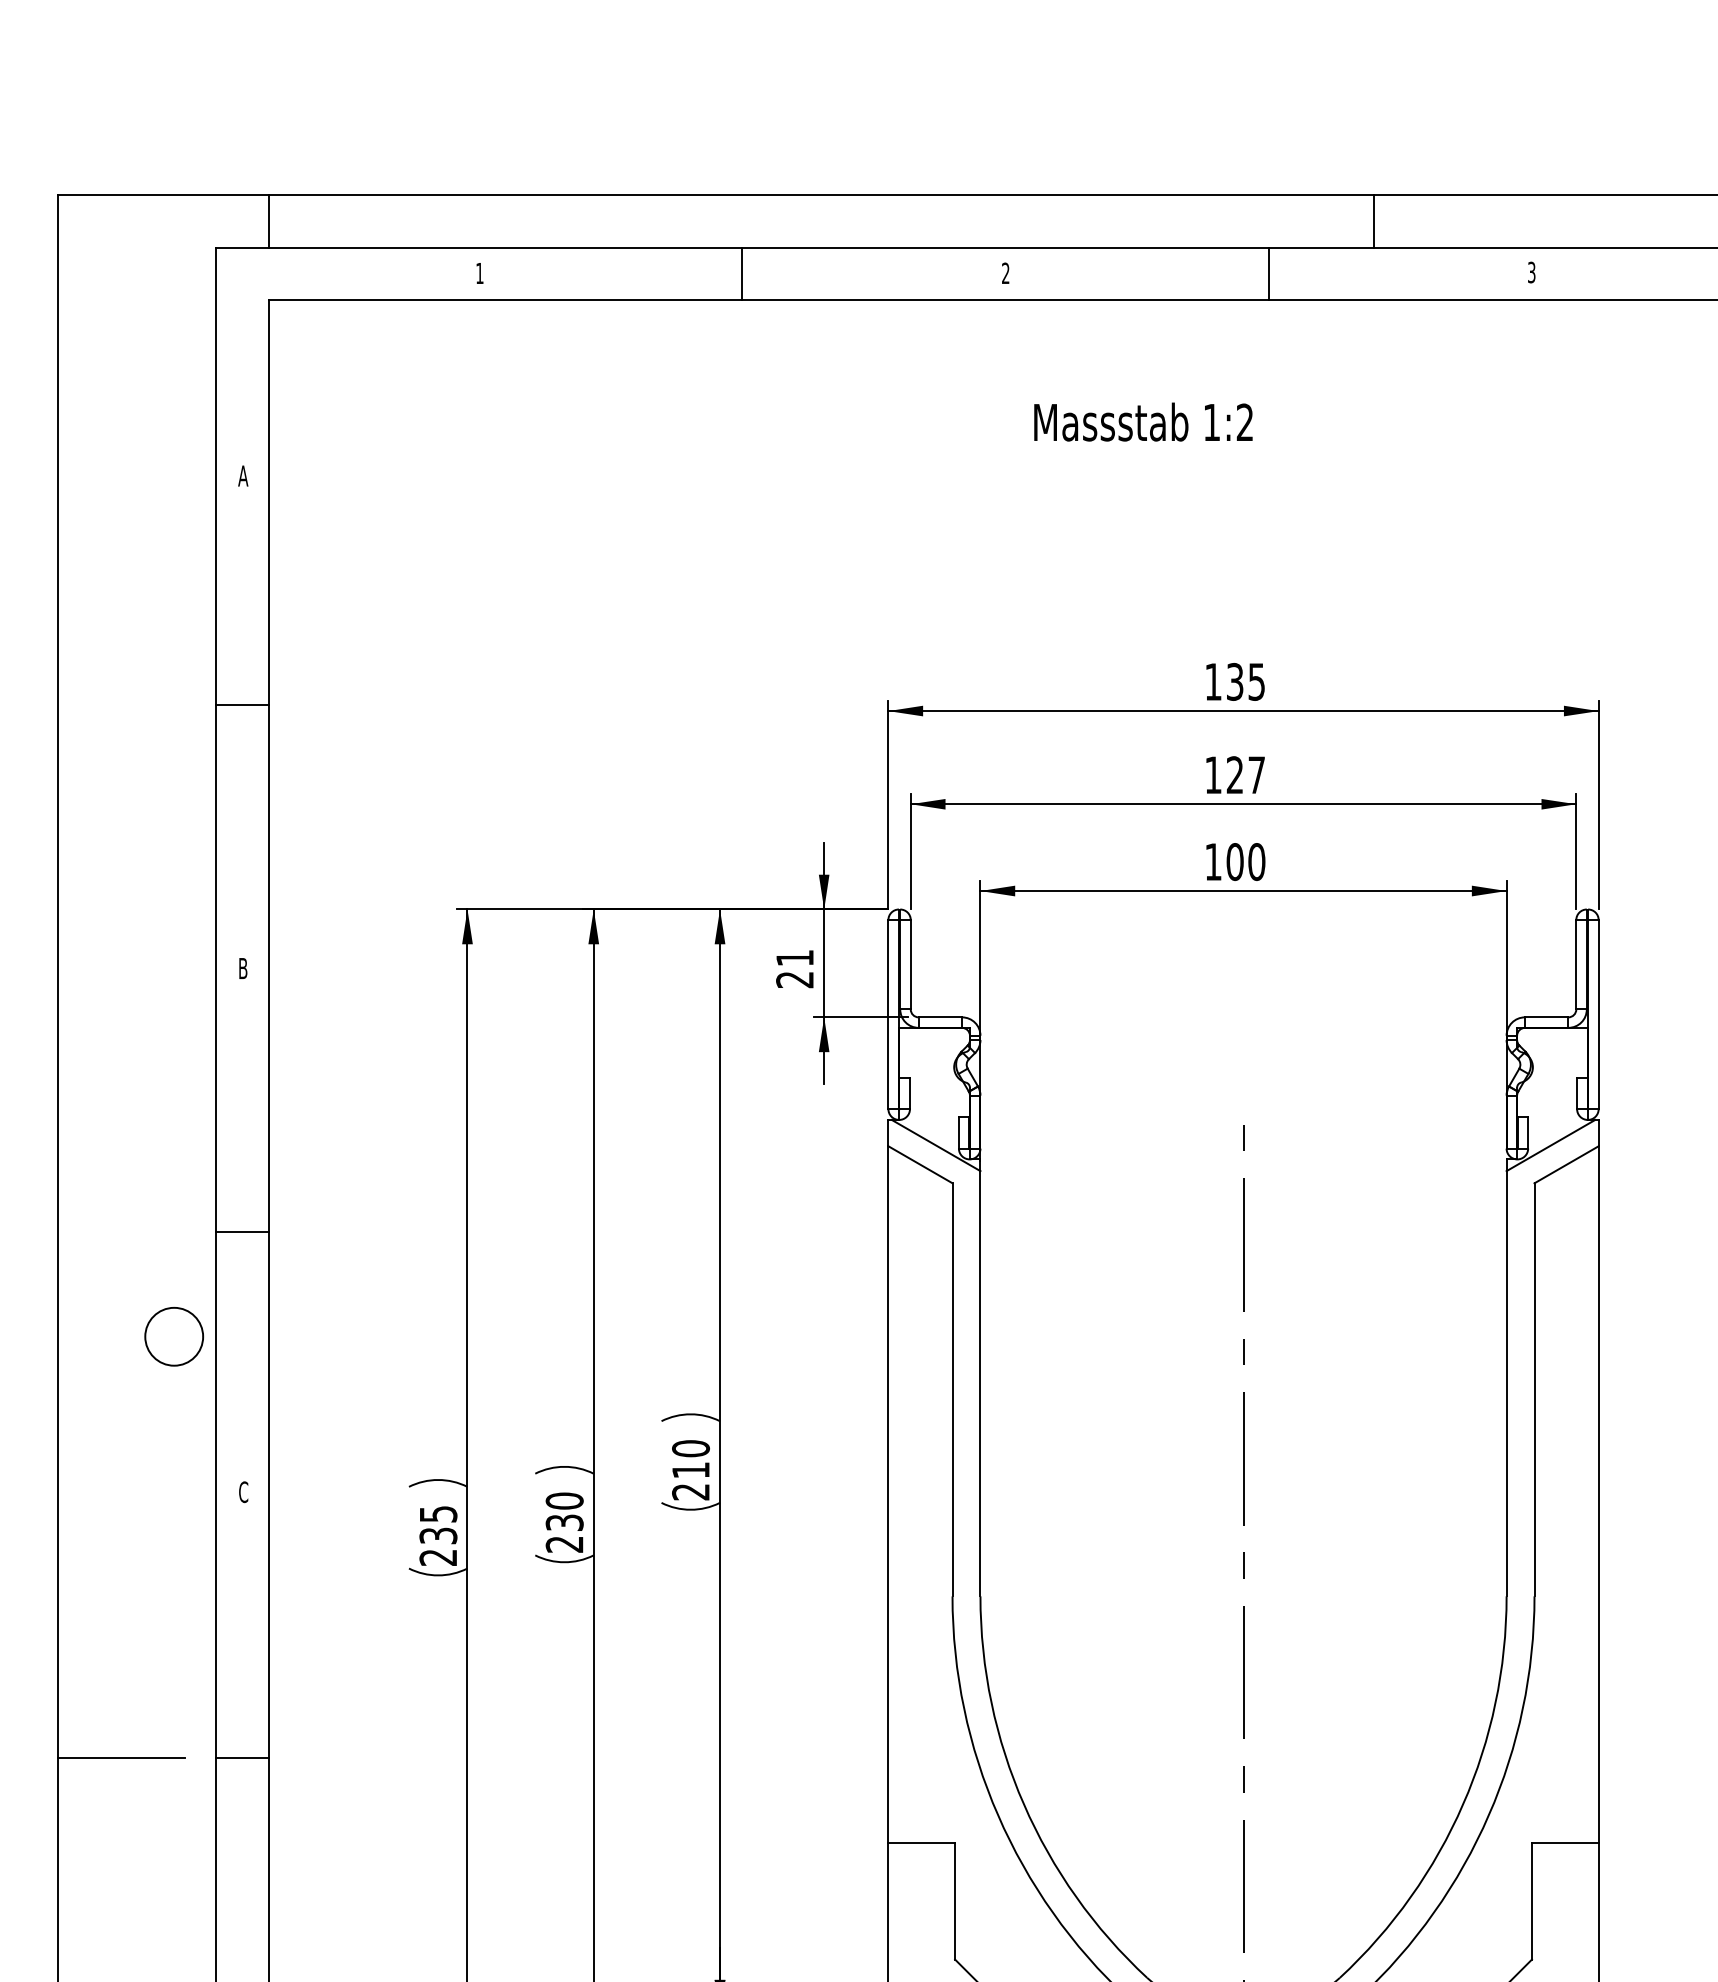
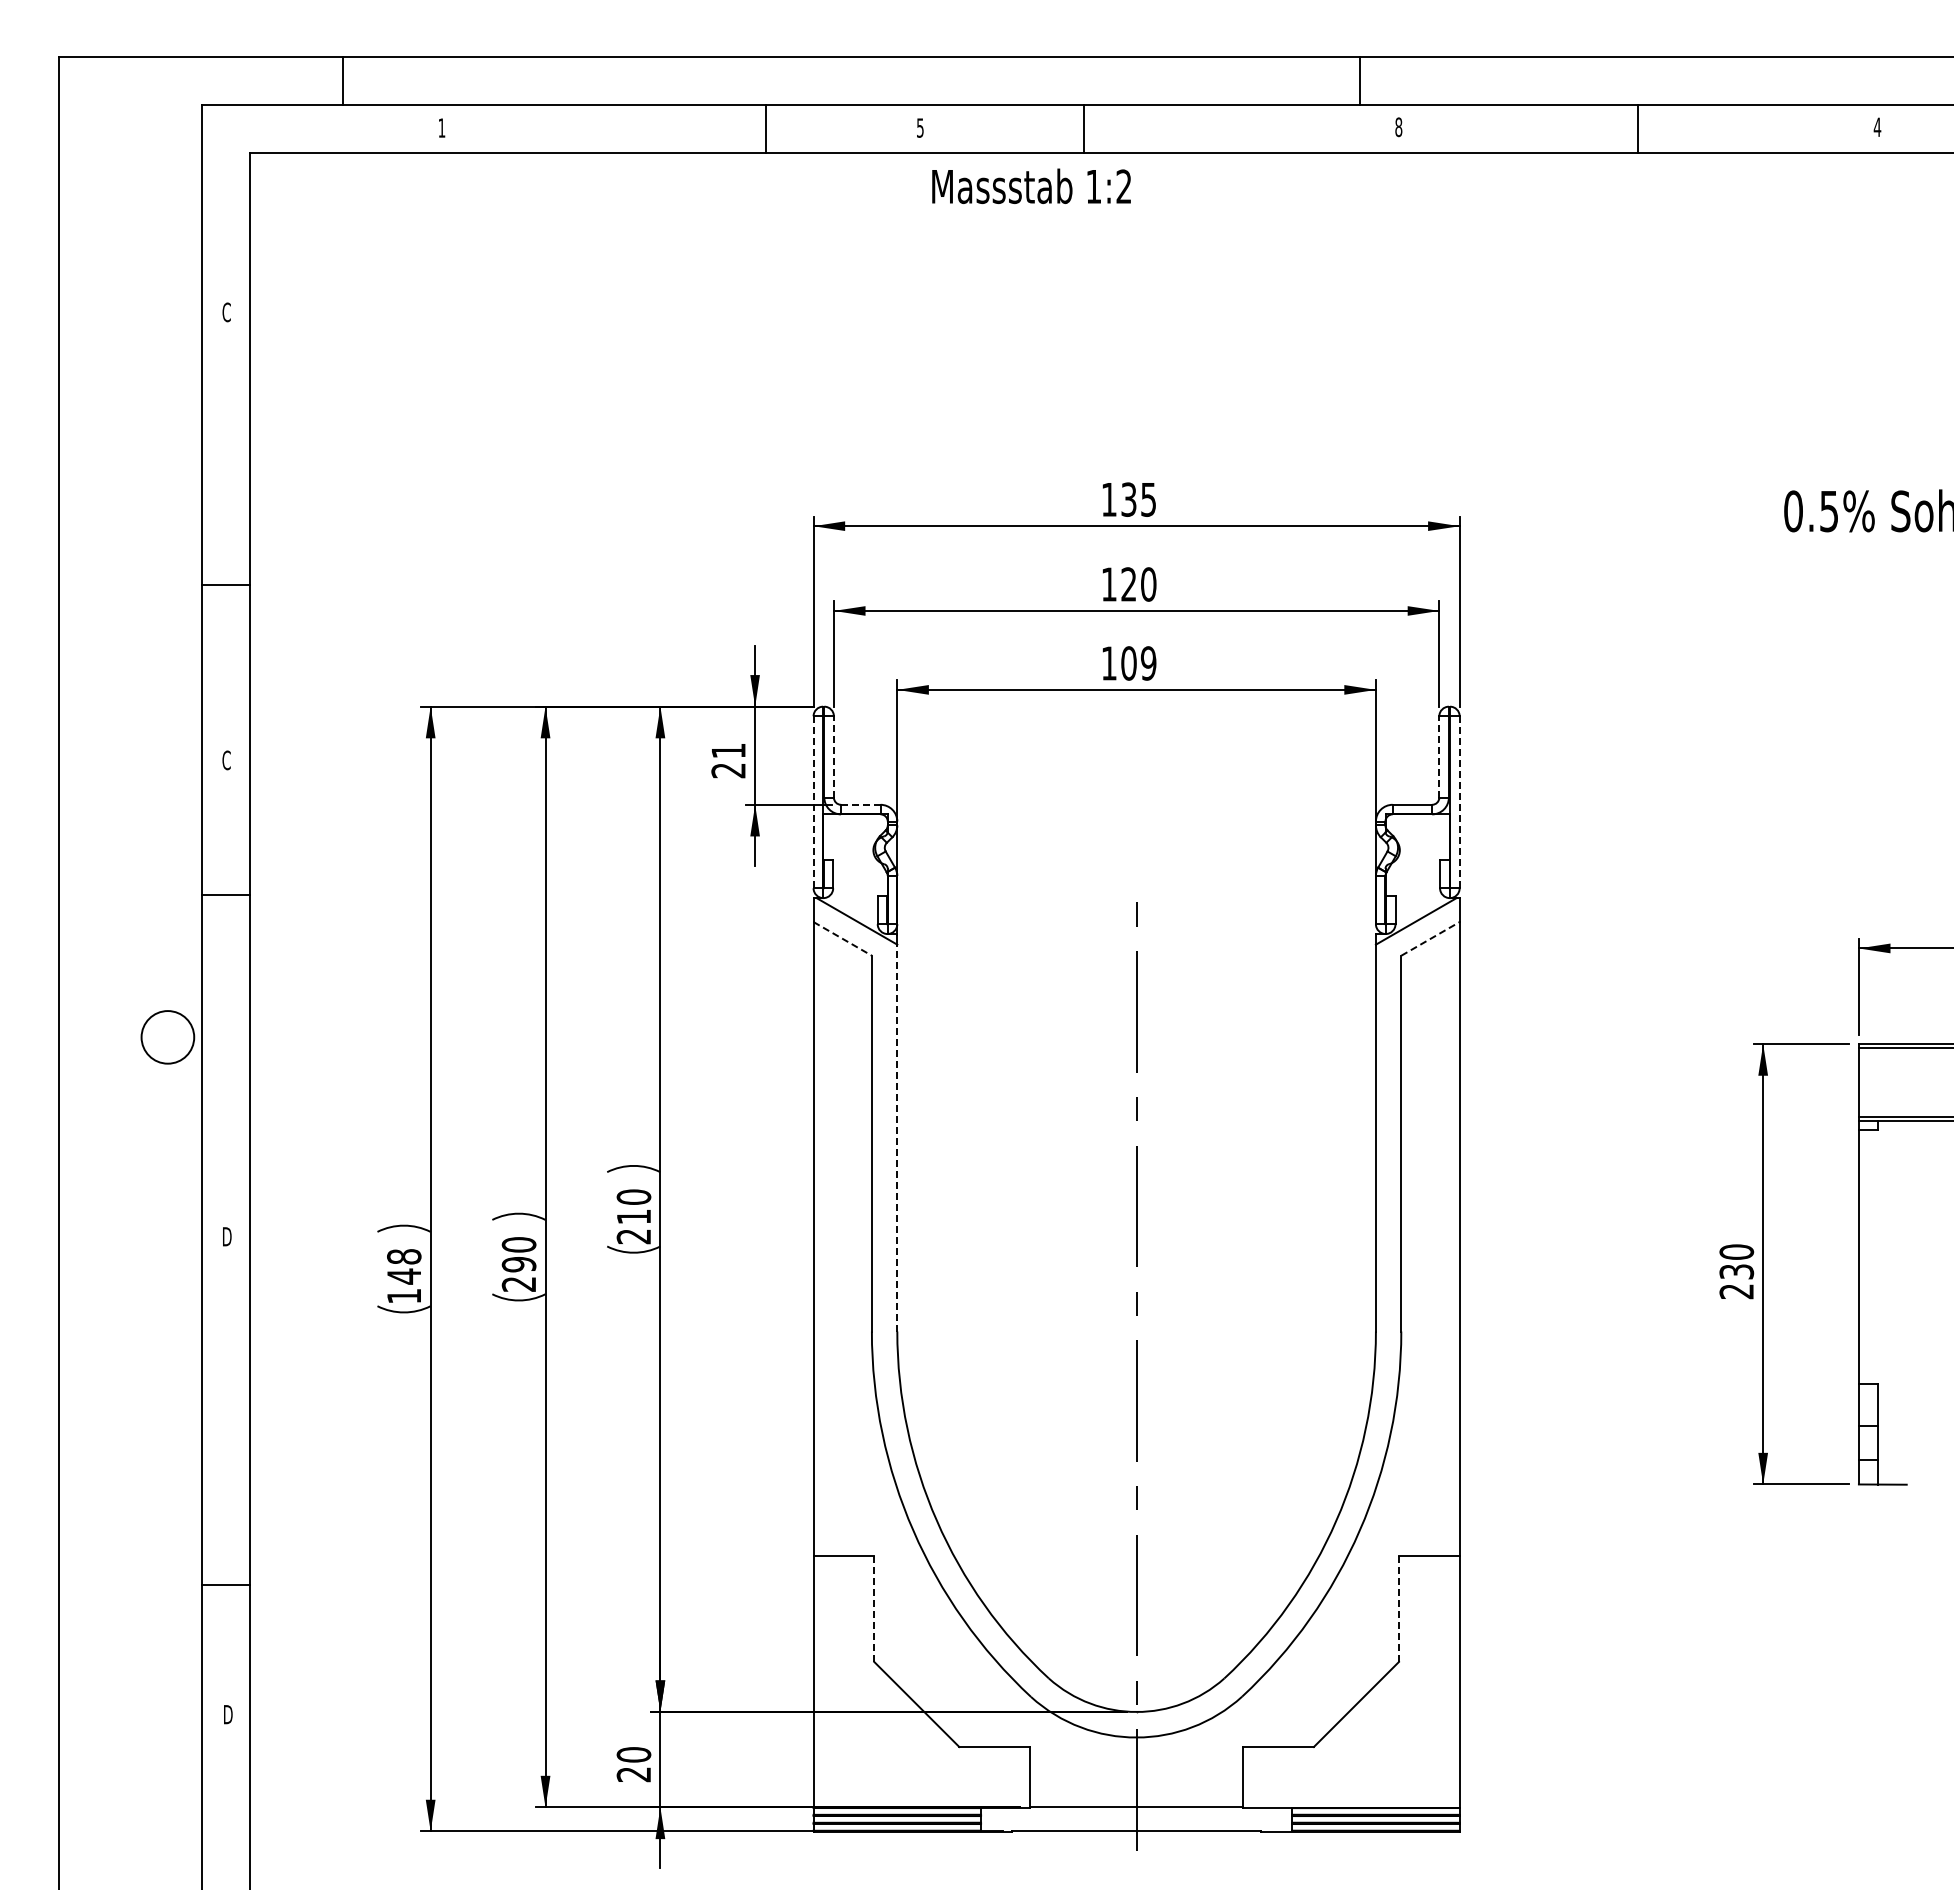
line: (269, 221) -> (343, 80), moved
line: (1374, 221) -> (1360, 80), moved
text: (1005, 272) -> (920, 127), 2 -> 5
text: (1531, 272) -> (1398, 127), 3 -> 8
line: (742, 273) -> (765, 128), moved
line: (1268, 273) -> (1084, 128), moved
text: (1143, 421) -> (1031, 185), moved
text: (243, 476) -> (226, 312), A -> C
line: (243, 705) -> (226, 585), moved
text: (1256, 775) -> (1148, 584), 127 -> 120
text: (1256, 862) -> (1148, 663), 100 -> 109
line: (910, 964) -> (833, 756), solid -> dashed
line: (1576, 964) -> (1439, 756), solid -> dashed
text: (243, 968) -> (226, 760), B -> C
line: (888, 1014) -> (813, 802), solid -> dashed
line: (1598, 1014) -> (1459, 802), solid -> dashed
line: (939, 1017) -> (860, 804), solid -> dashed
line: (920, 1164) -> (842, 938), solid -> dashed
line: (1566, 1164) -> (1430, 938), solid -> dashed
line: (243, 1231) -> (226, 894), moved
circle: (173, 1336) -> (167, 1037), moved
line: (980, 1383) -> (897, 1137), solid -> dashed
text: (244, 1491) -> (227, 1236), C -> D
text: (564, 1522) -> (518, 1264), 230 -> 290
text: (438, 1535) -> (404, 1276), 235 -> 148
line: (121, 1757) -> (115, 1478), removed
line: (243, 1757) -> (226, 1585), moved
line: (955, 1900) -> (874, 1608), solid -> dashed
line: (1531, 1901) -> (1398, 1609), solid -> dashed

